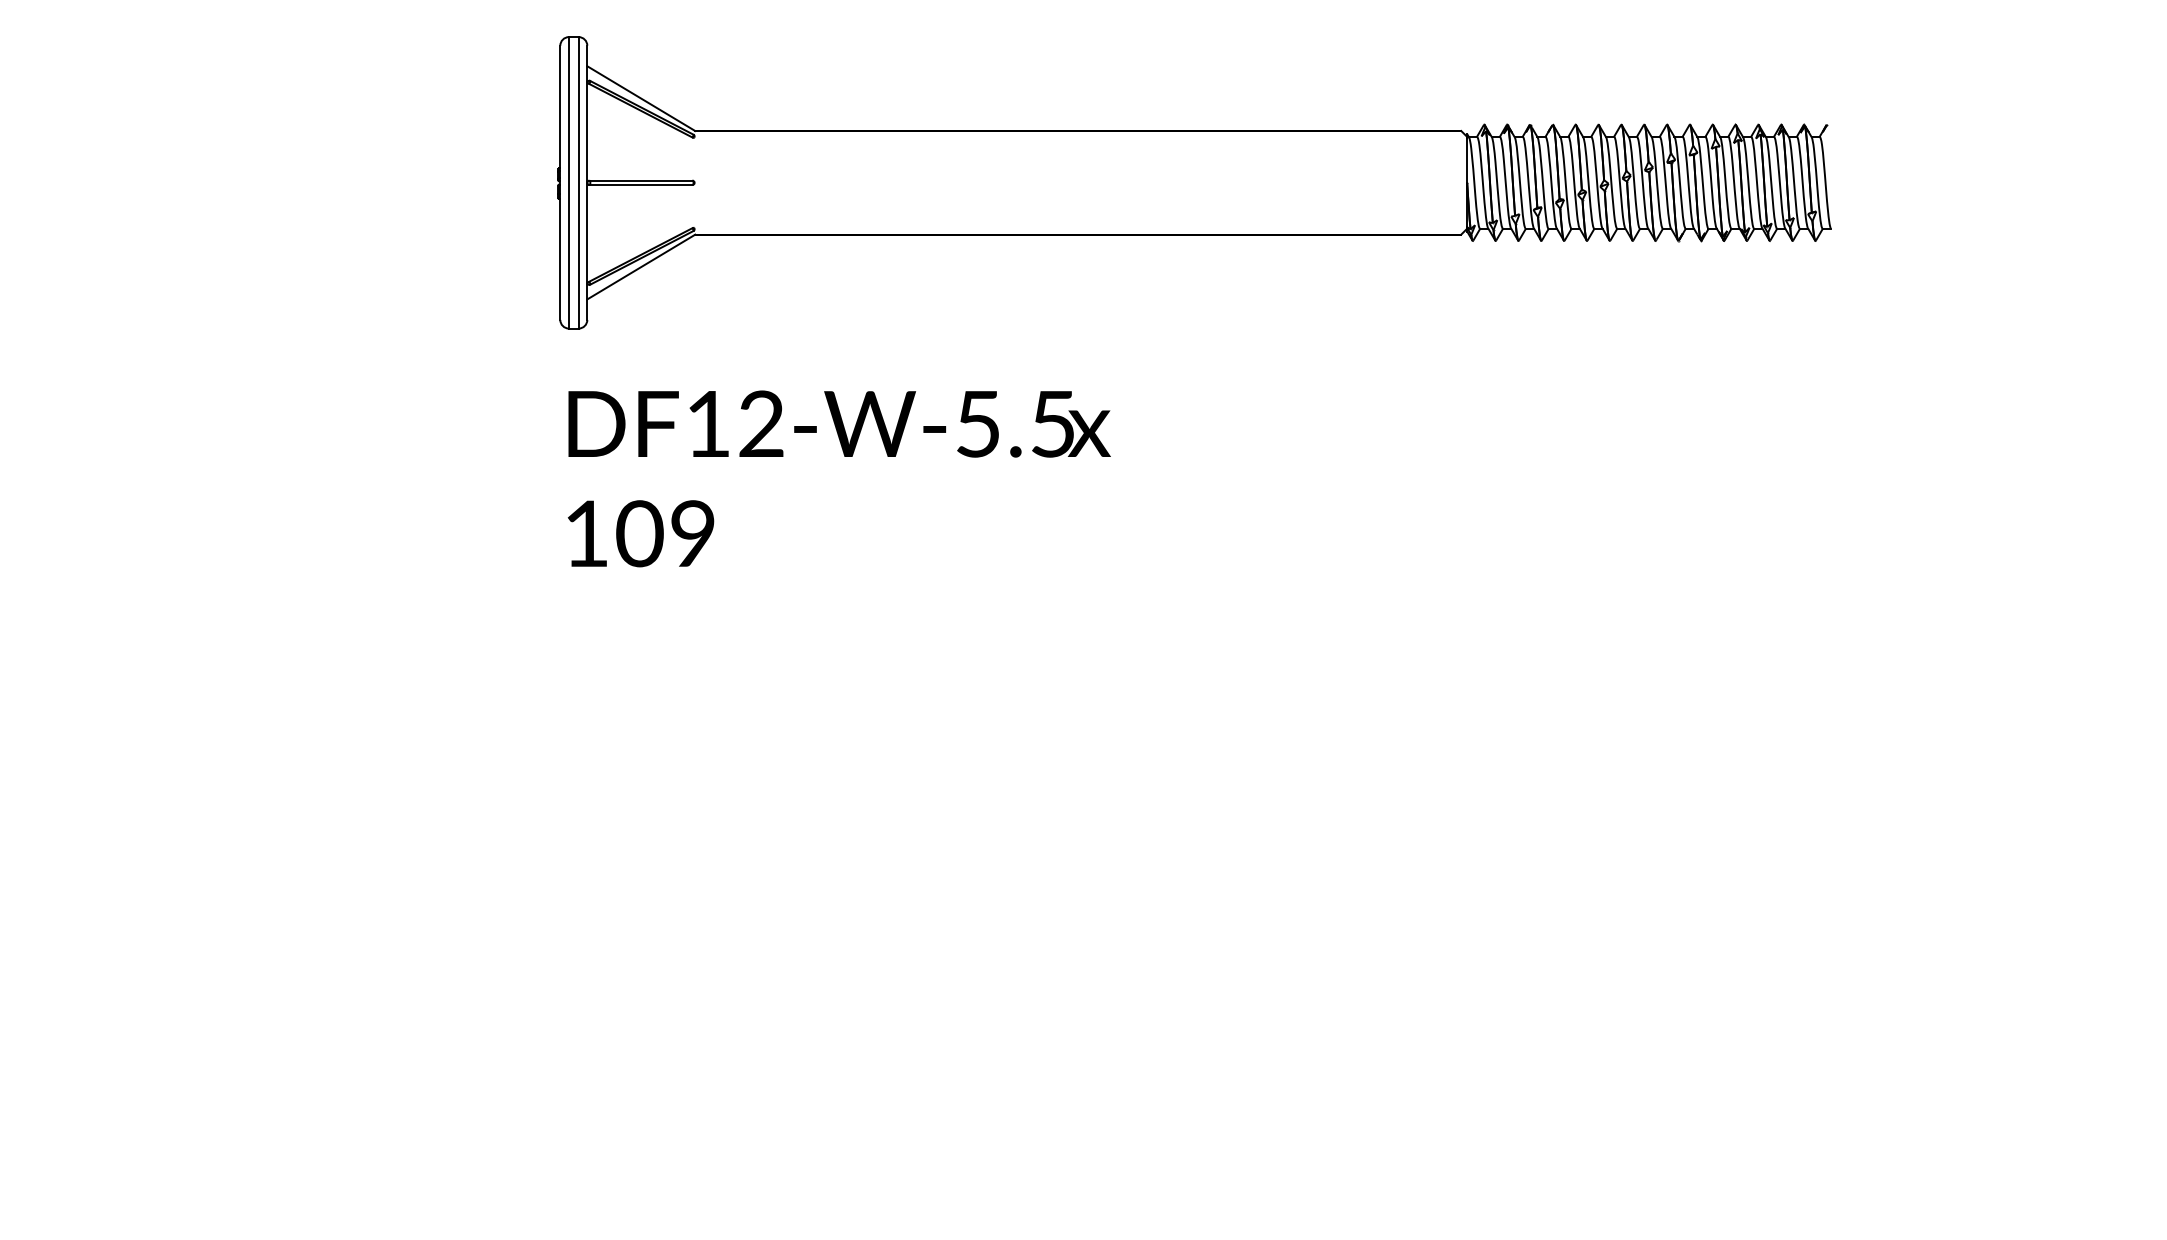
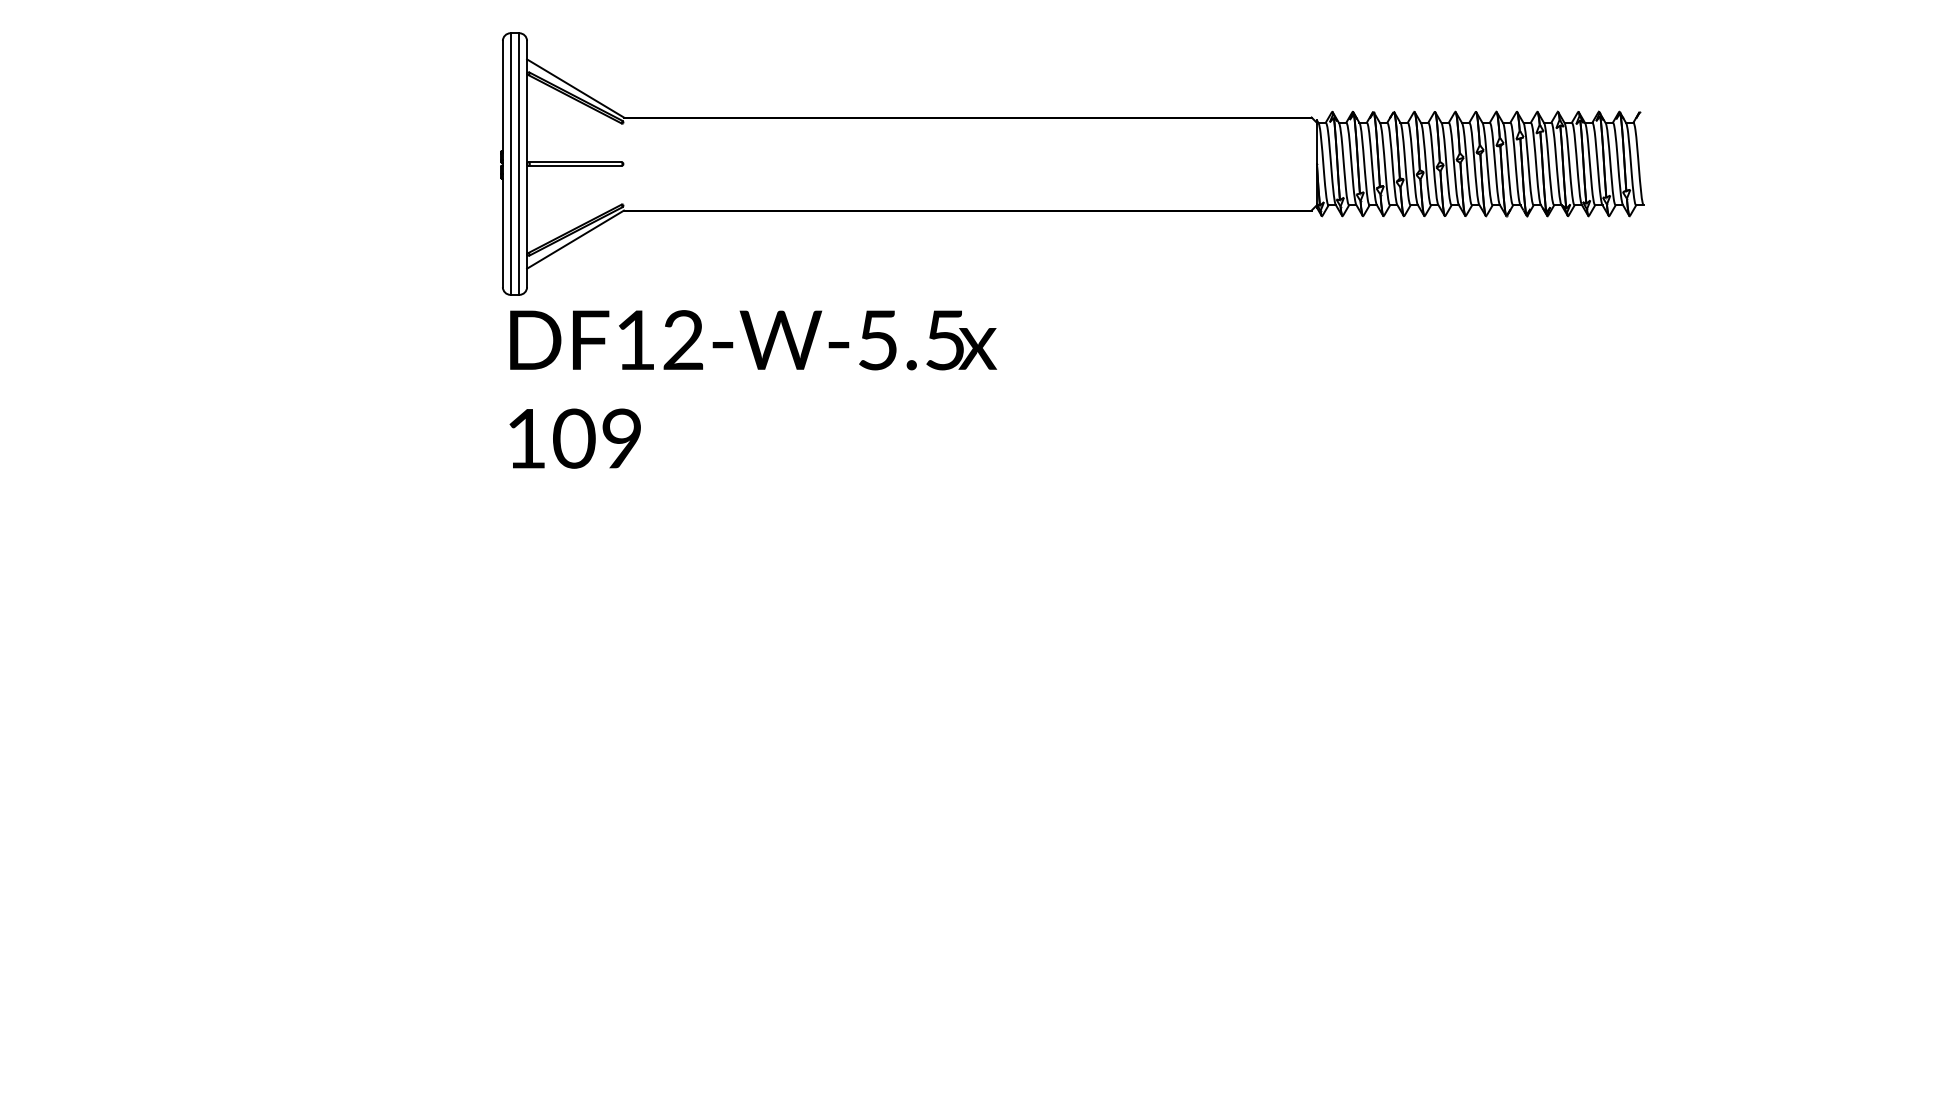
text: (838, 478) -> (752, 389), moved

